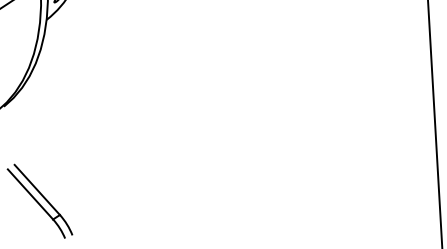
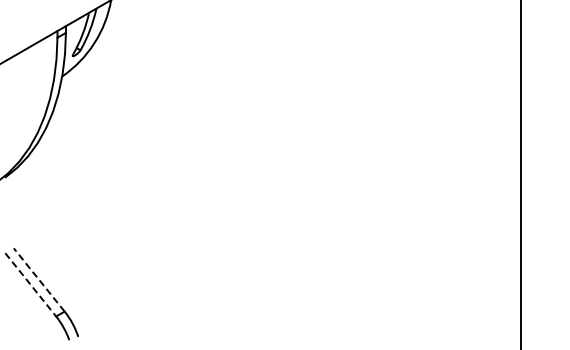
line: (37, 189) -> (39, 279), solid -> dashed
line: (30, 194) -> (30, 284), solid -> dashed

